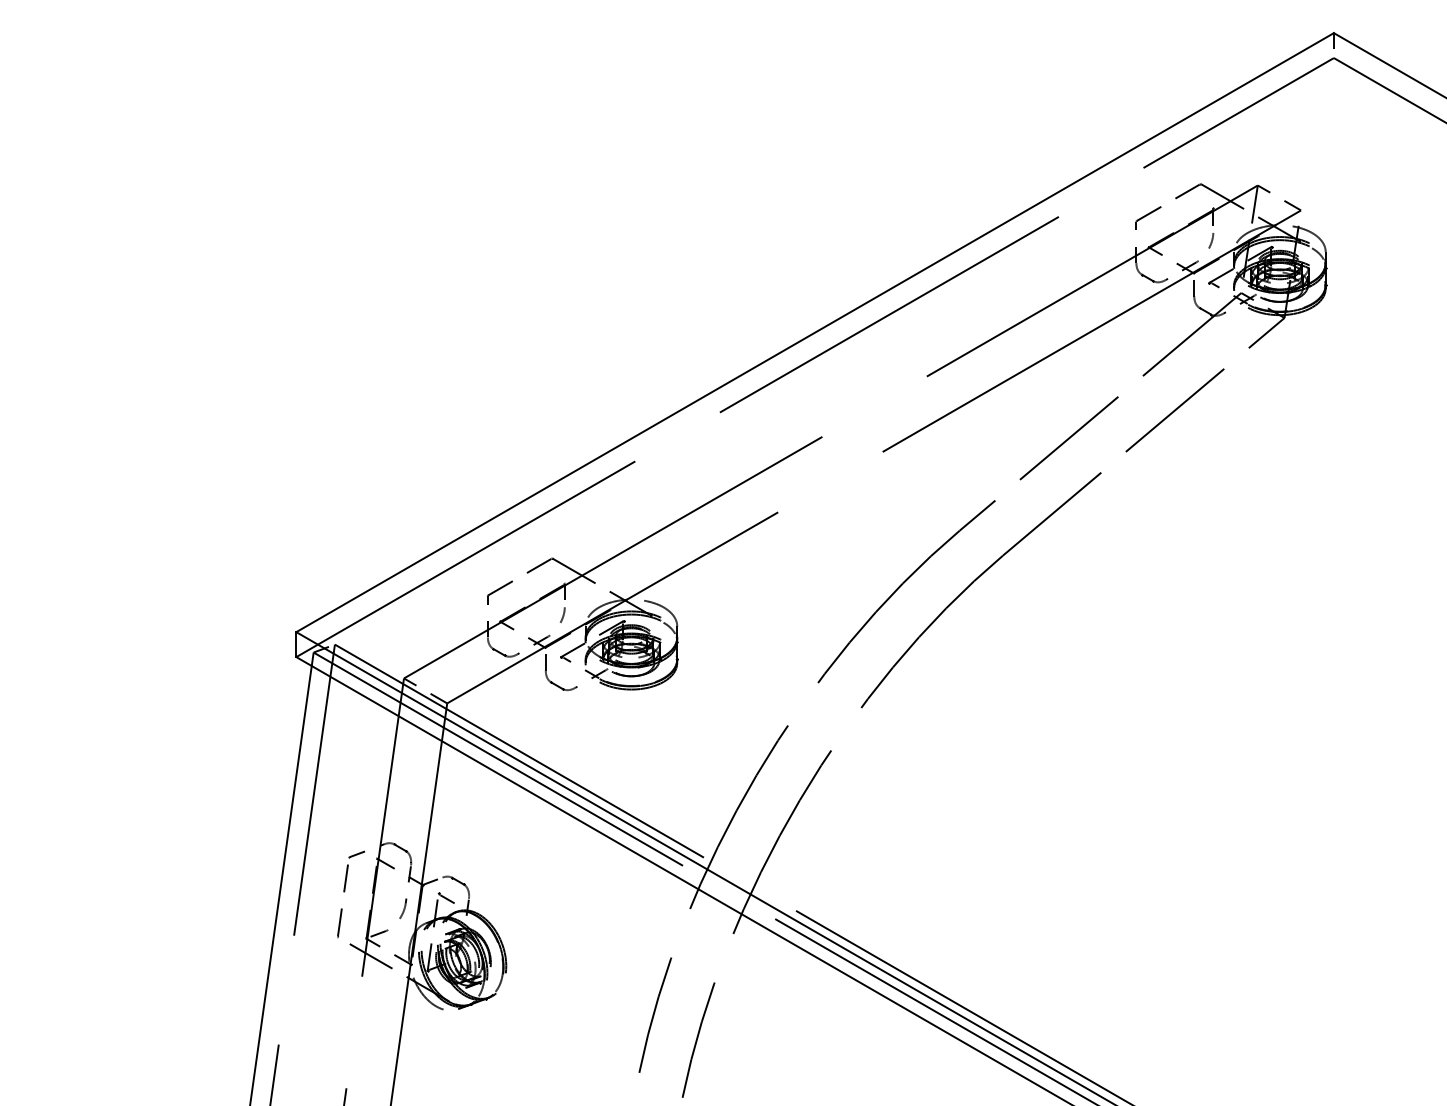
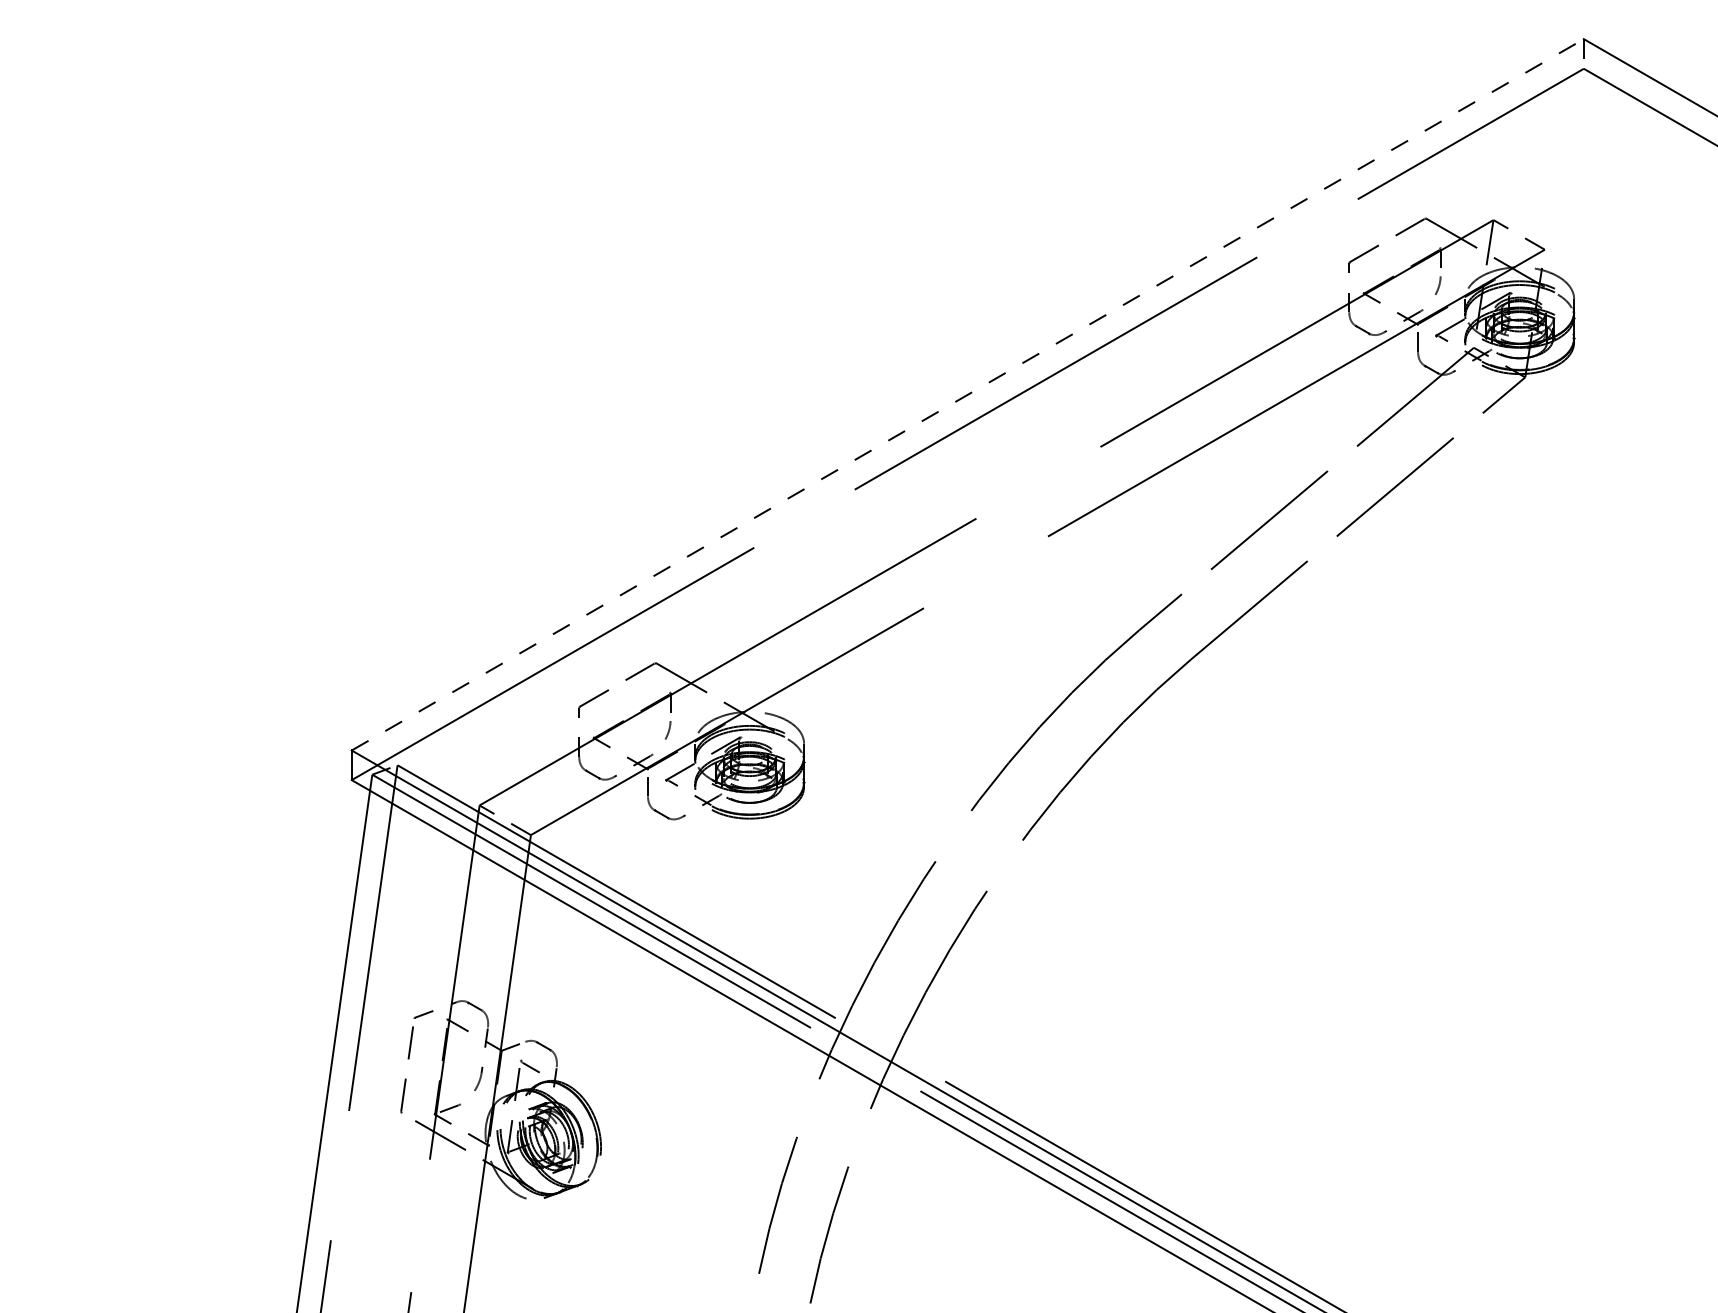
line: (815, 332) -> (968, 394), solid -> dashed

